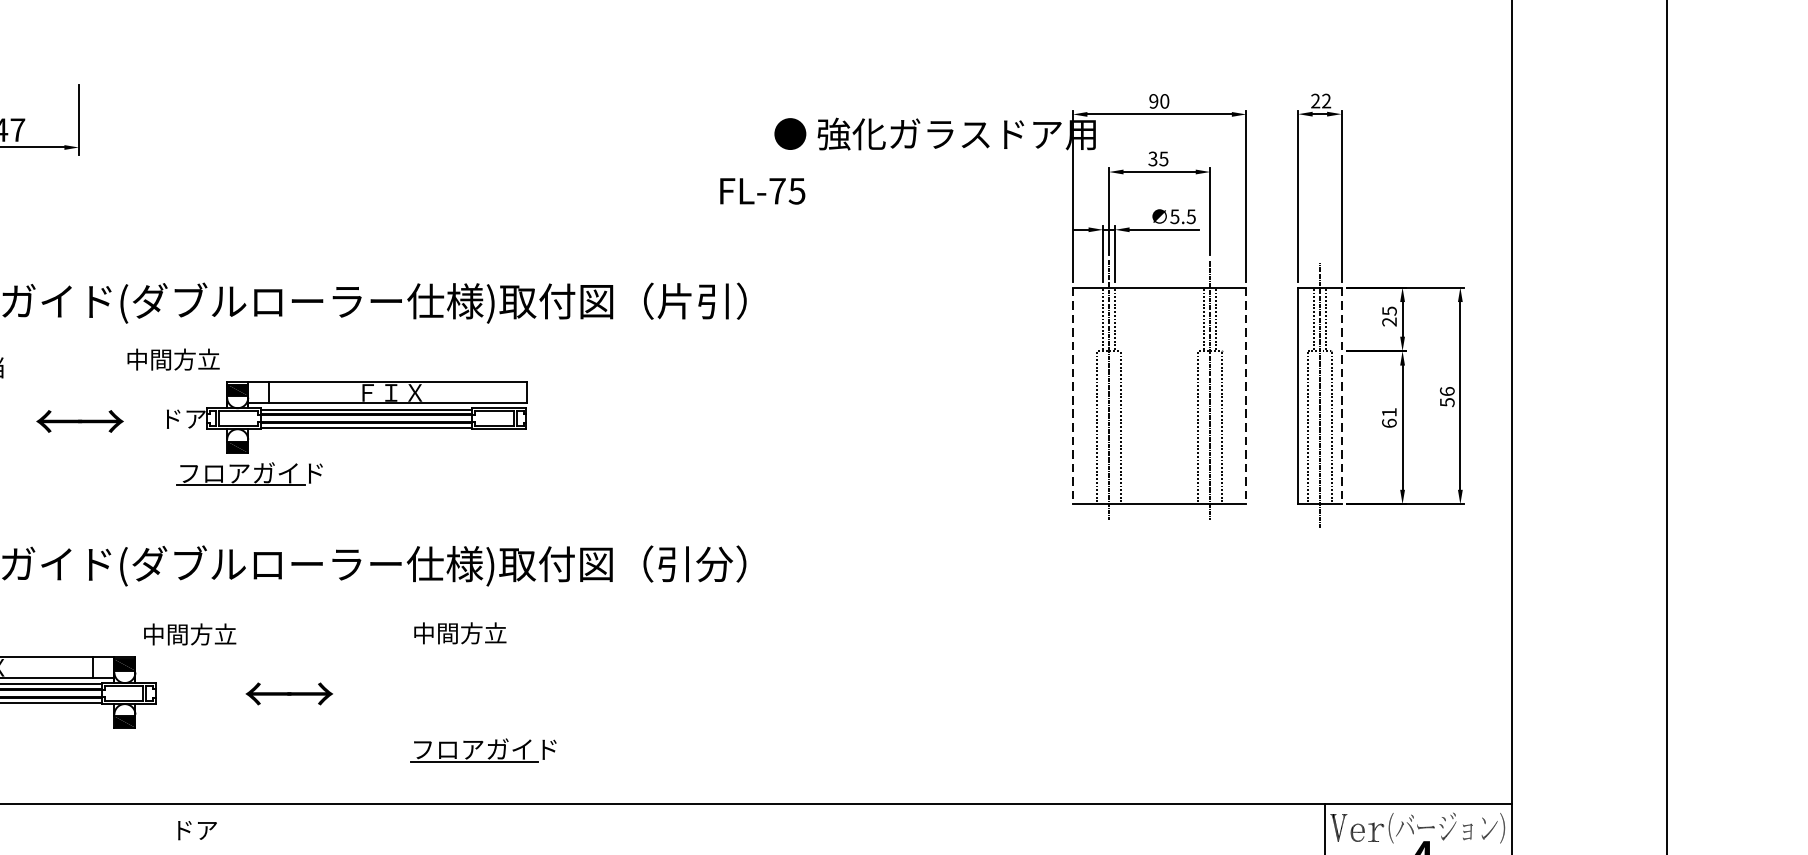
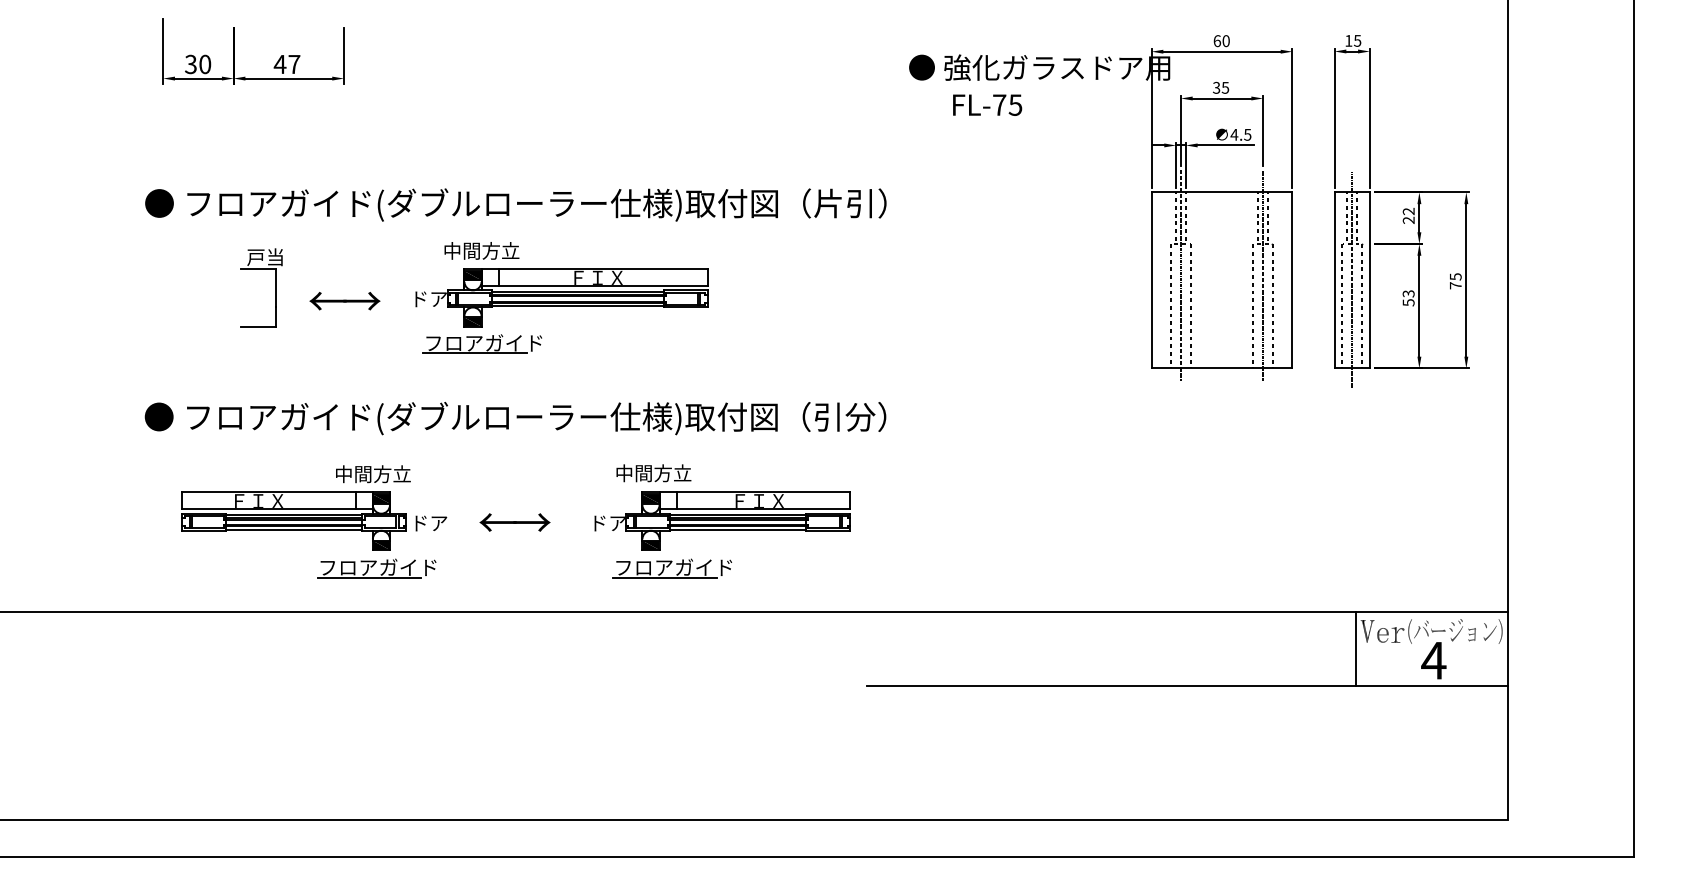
text: (1321, 100) -> (1353, 40), 22 -> 15
text: (1154, 101) -> (1217, 41), 90 -> 60
text: (762, 190) -> (987, 104), moved
text: (1174, 216) -> (1234, 134), 5.5 -> 4.5
text: (1389, 311) -> (1408, 211), 25 -> 22
text: (173, 359) -> (481, 250), moved
line: (1072, 396) -> (1151, 280), dashed -> solid
line: (1246, 396) -> (1292, 280), dashed -> solid
line: (1341, 396) -> (1369, 280), dashed -> solid
text: (1447, 397) -> (1455, 281), 56 -> 75
text: (1389, 418) -> (1408, 298), 61 -> 53
text: (190, 634) -> (373, 474), moved
part: (544, 691) -> (722, 520), added
part: (118, 750) -> (376, 568), added
text: (197, 830) -> (431, 523), moved

